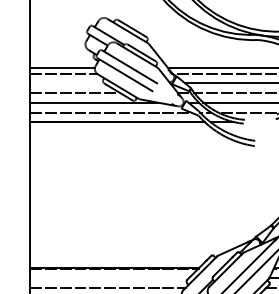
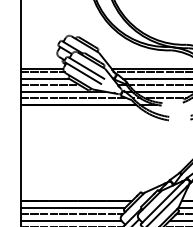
line: (66, 82) -> (44, 78), added
line: (108, 278) -> (72, 207), added

